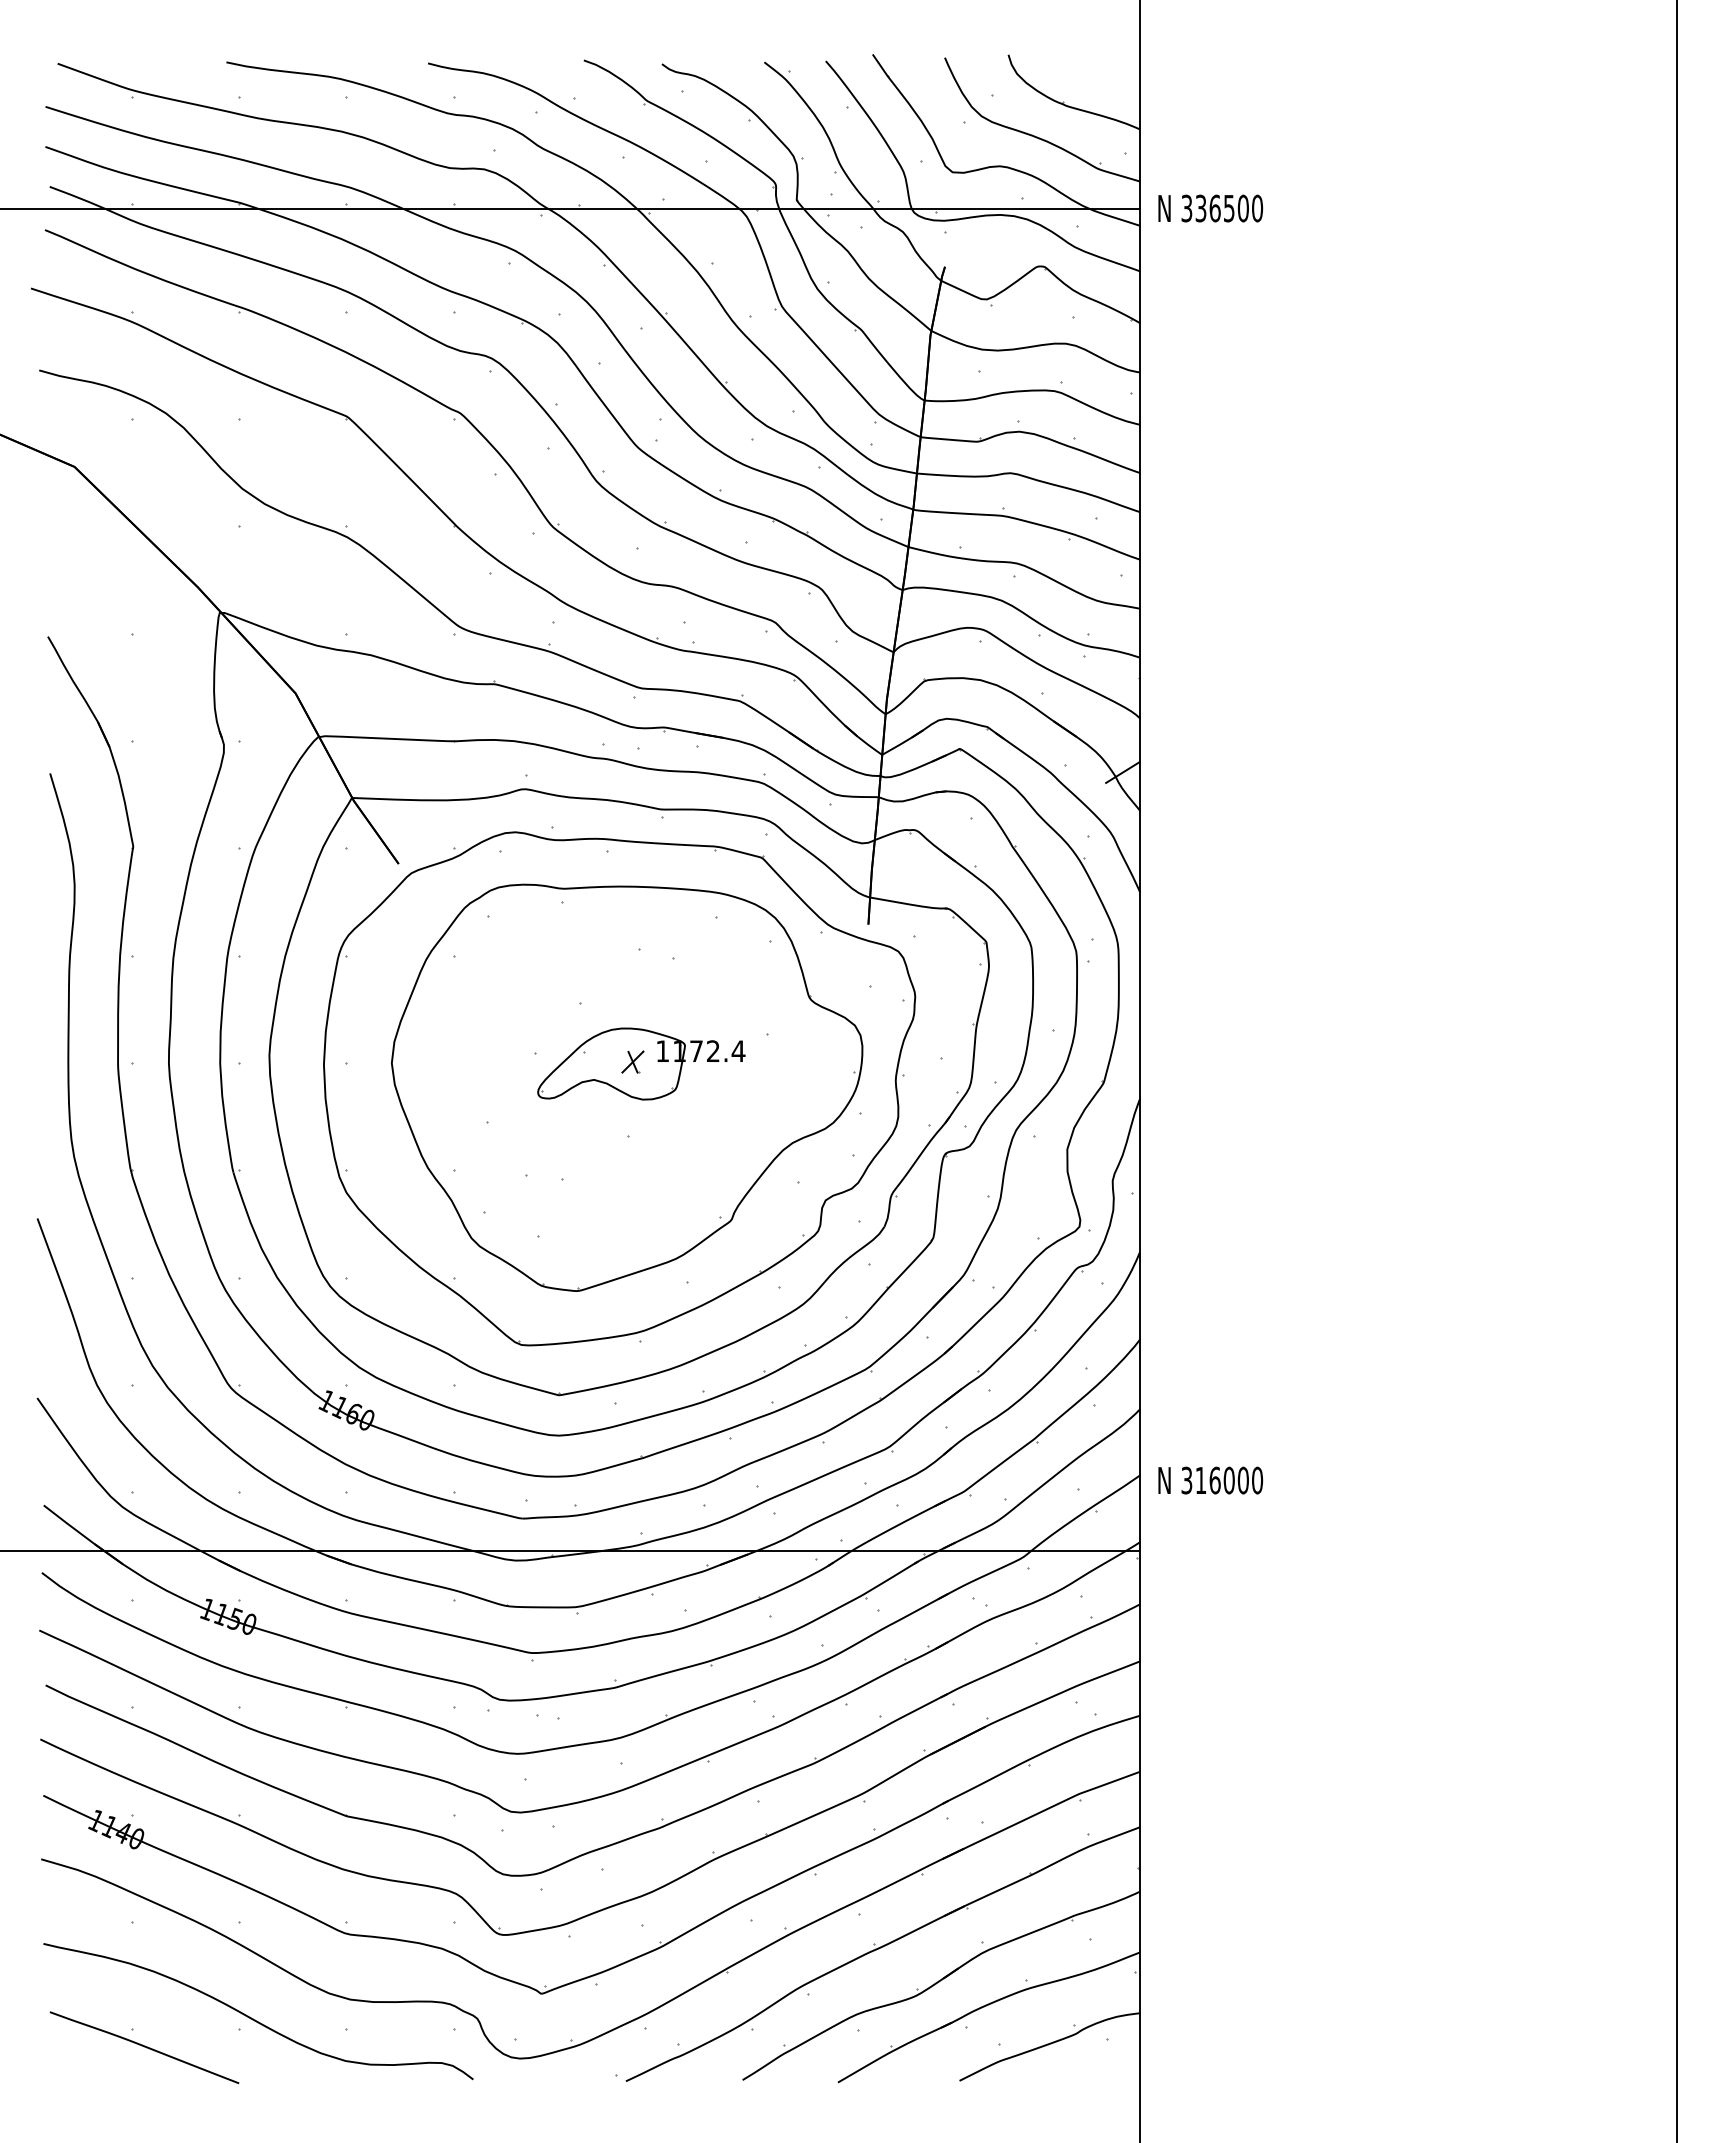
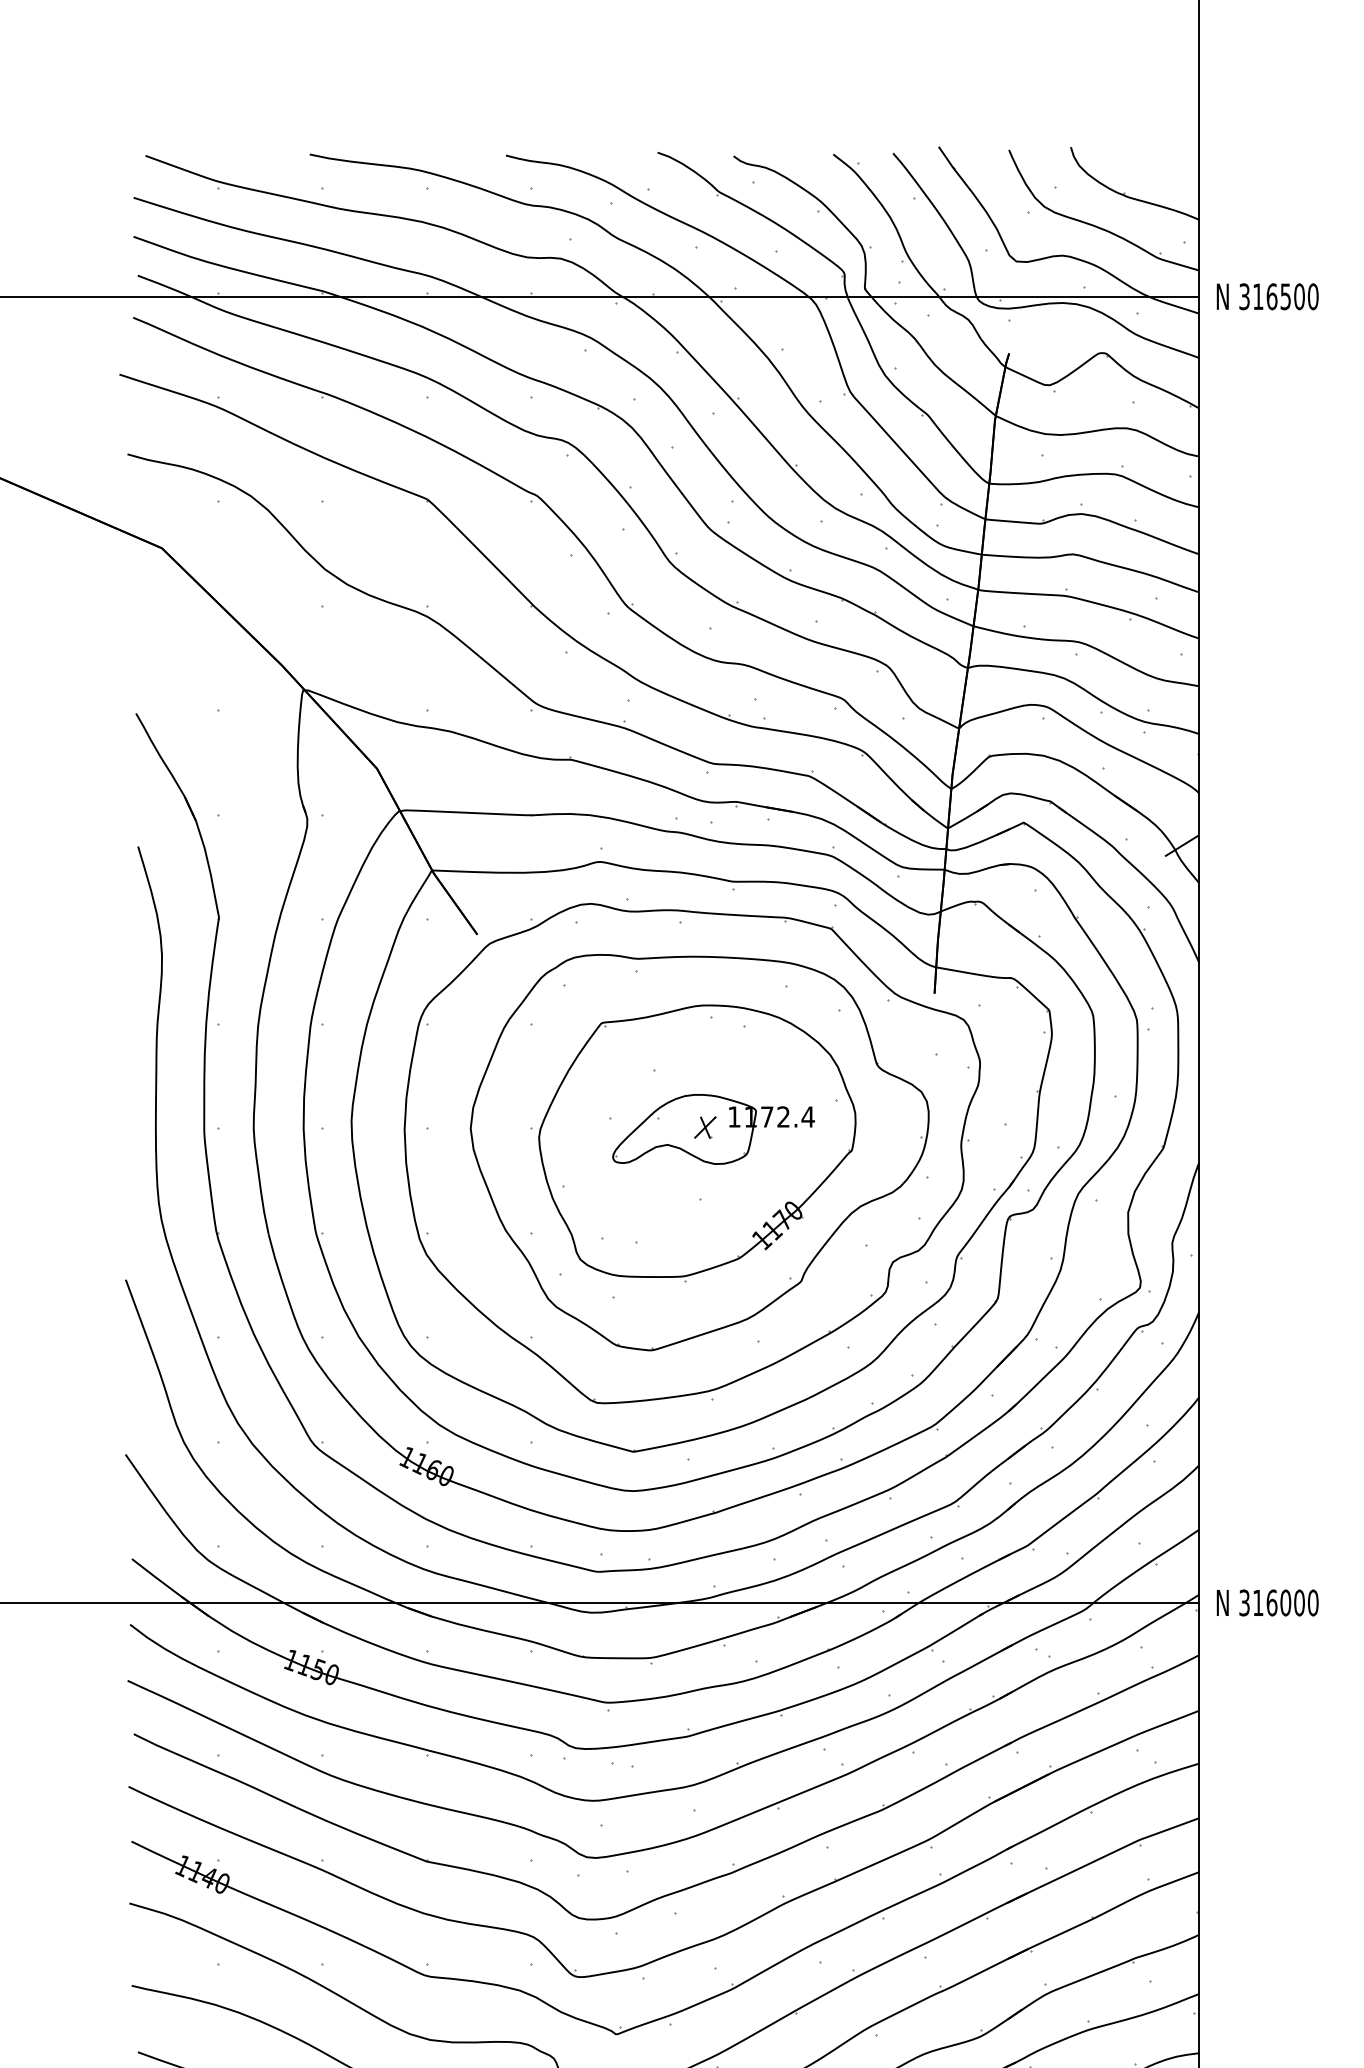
text: (1200, 208) -> (1257, 296), 336500 -> 316500
part: (620, 1078) -> (693, 1143), added
text: (1210, 1480) -> (1267, 1602), moved

